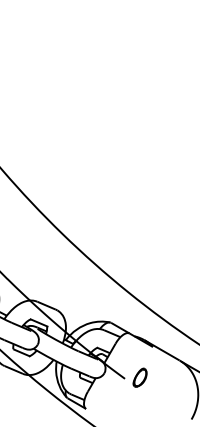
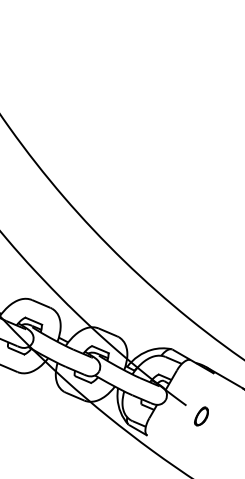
part: (140, 377) -> (201, 416), moved

